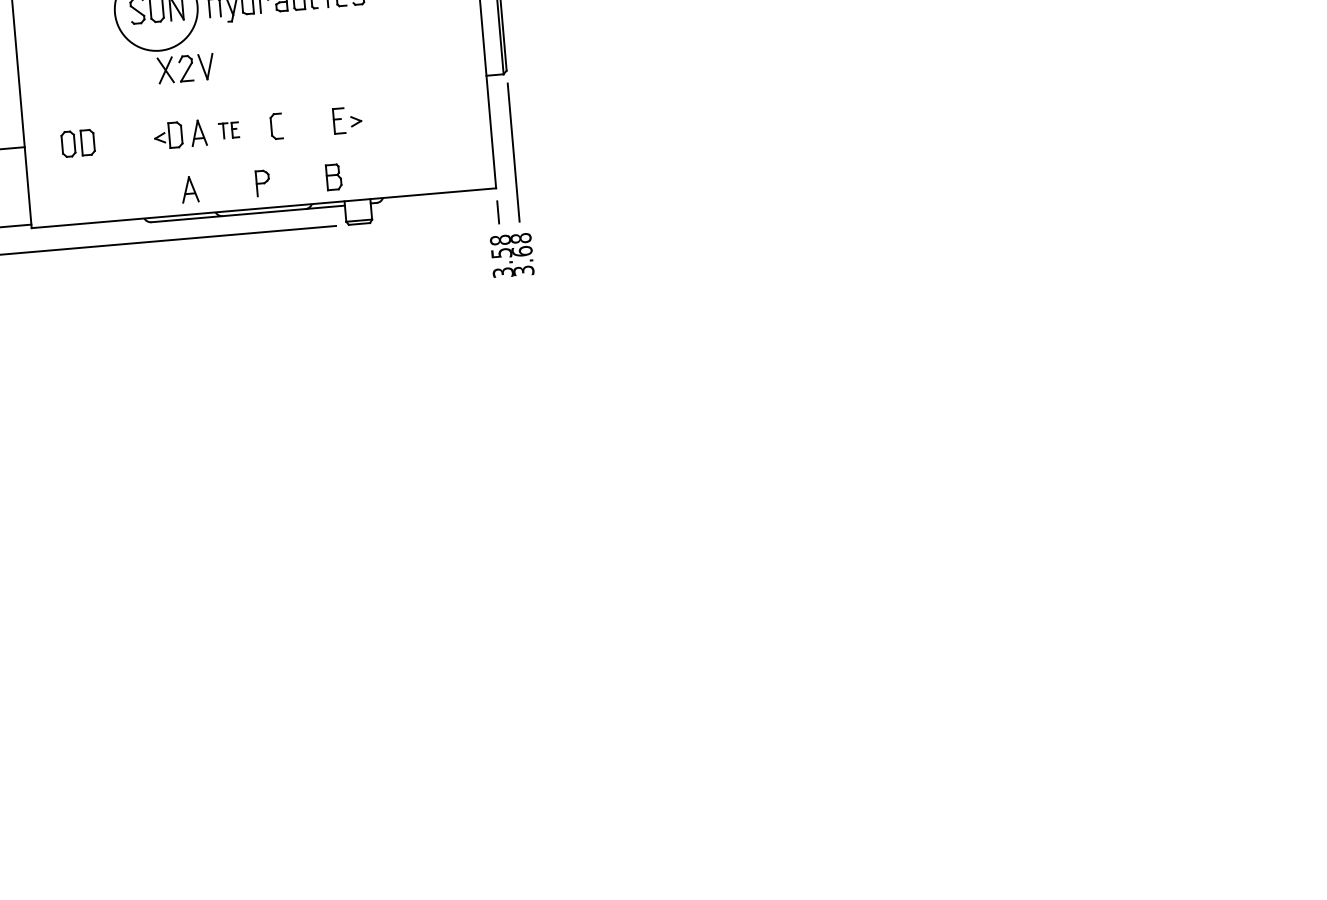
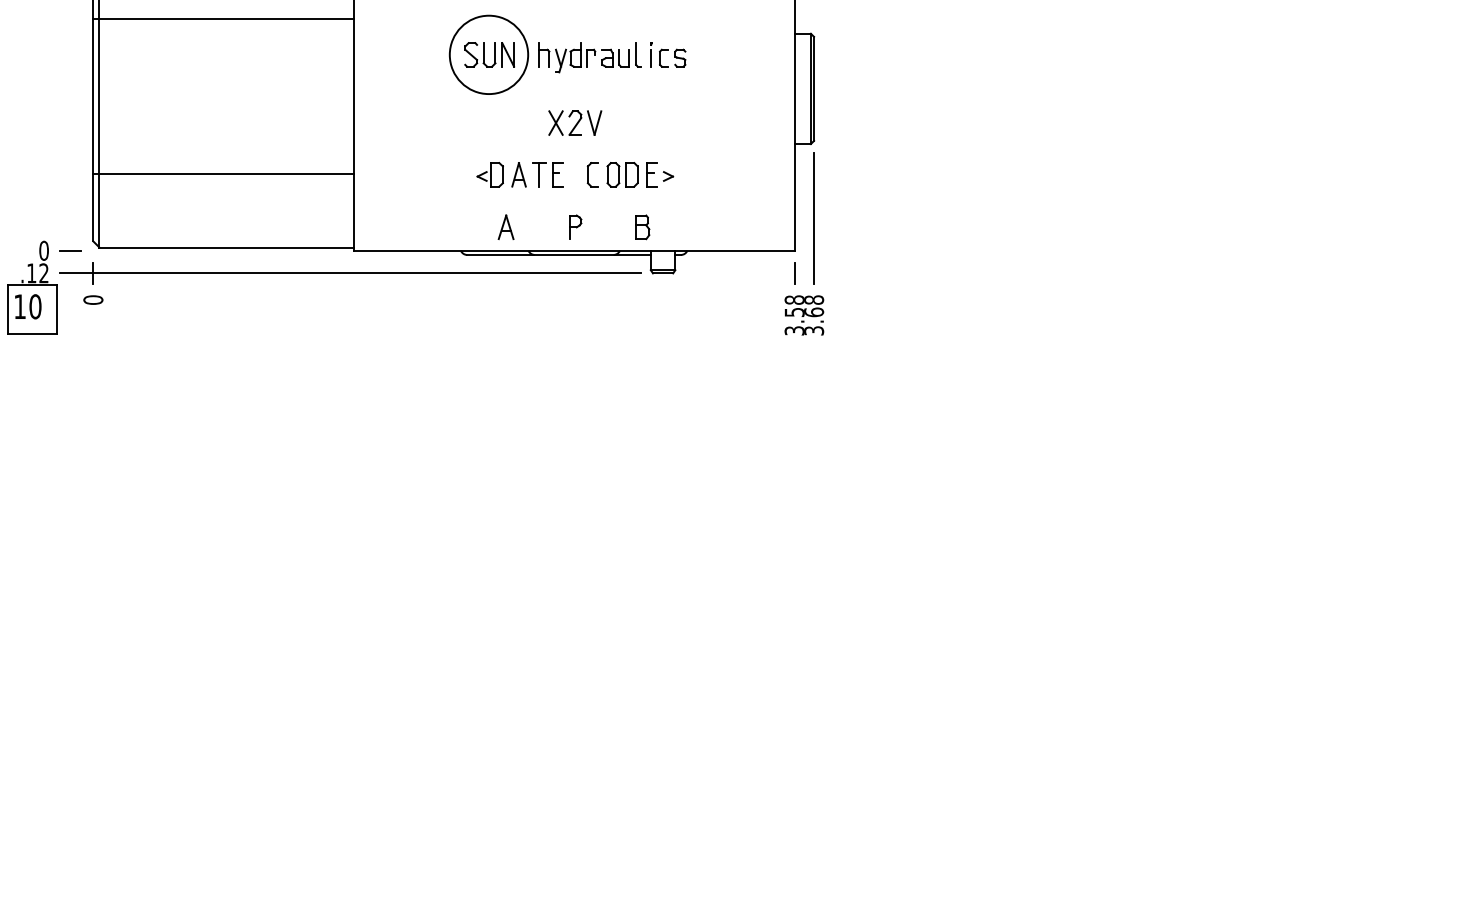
part: (186, 68) -> (575, 122), moved
part: (228, 130) -> (547, 174), size x1.67
part: (78, 143) -> (622, 174), moved

